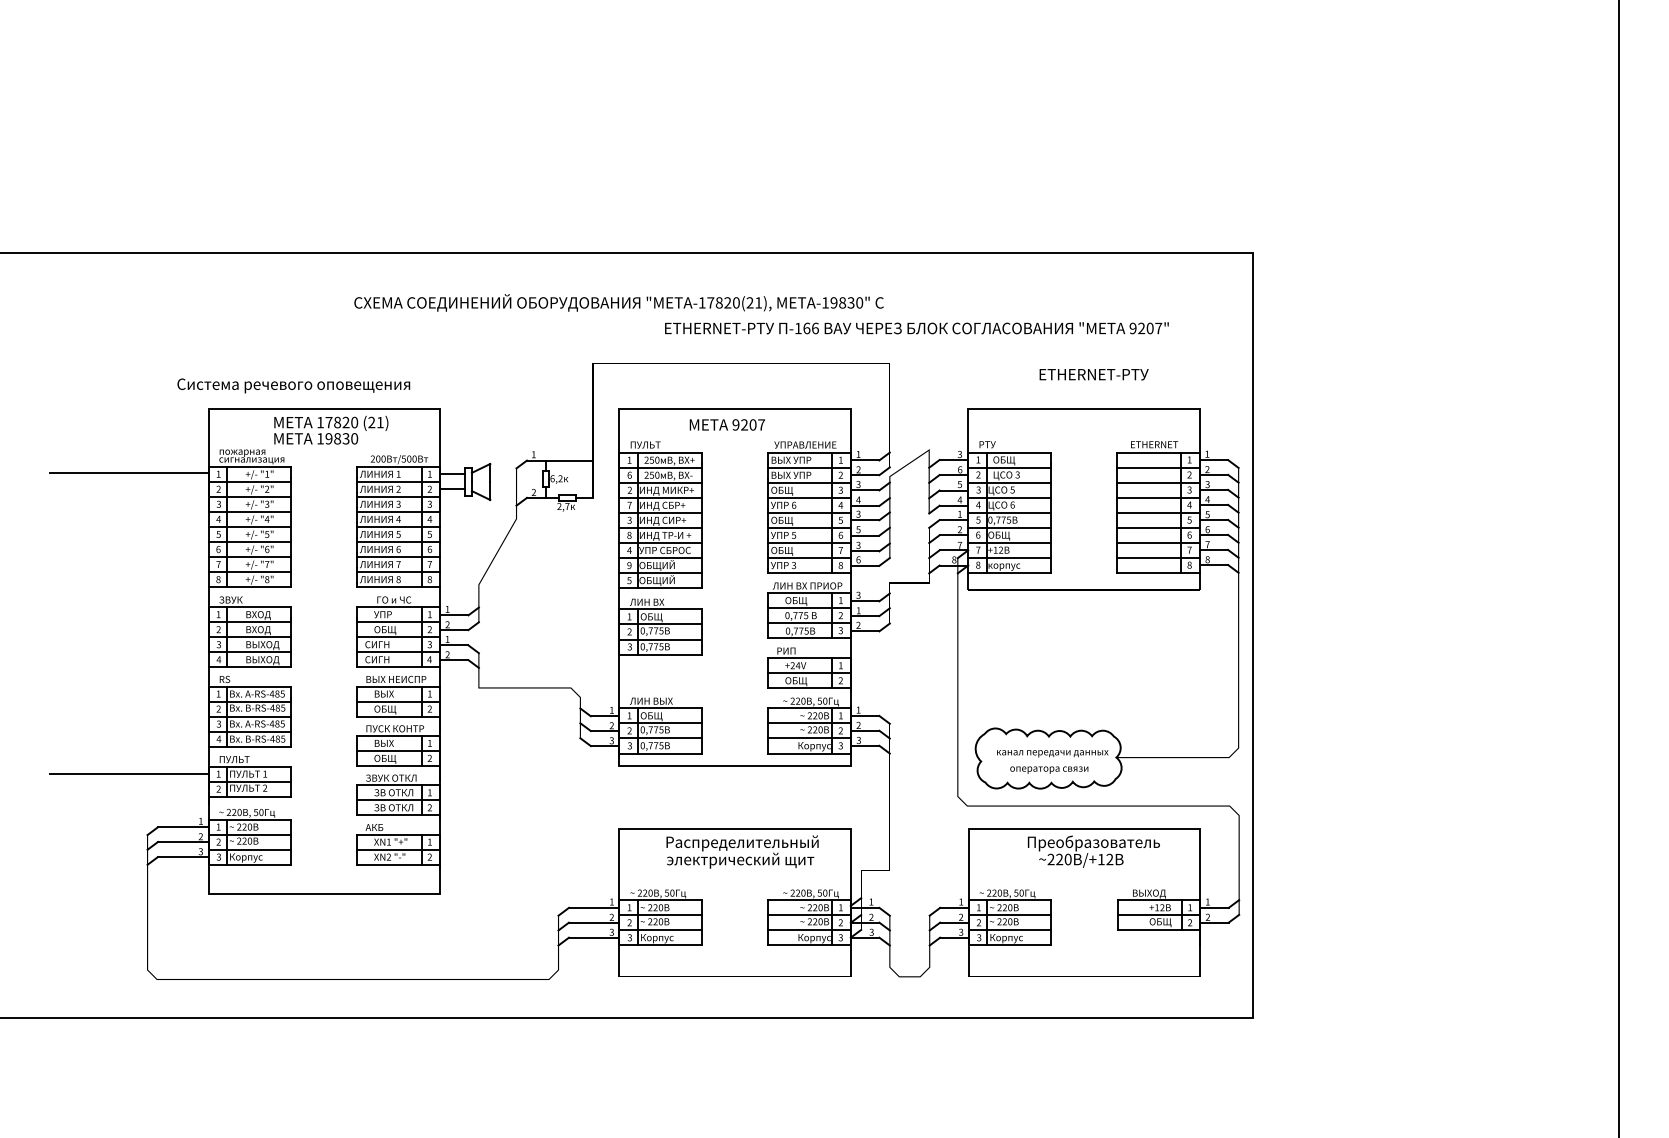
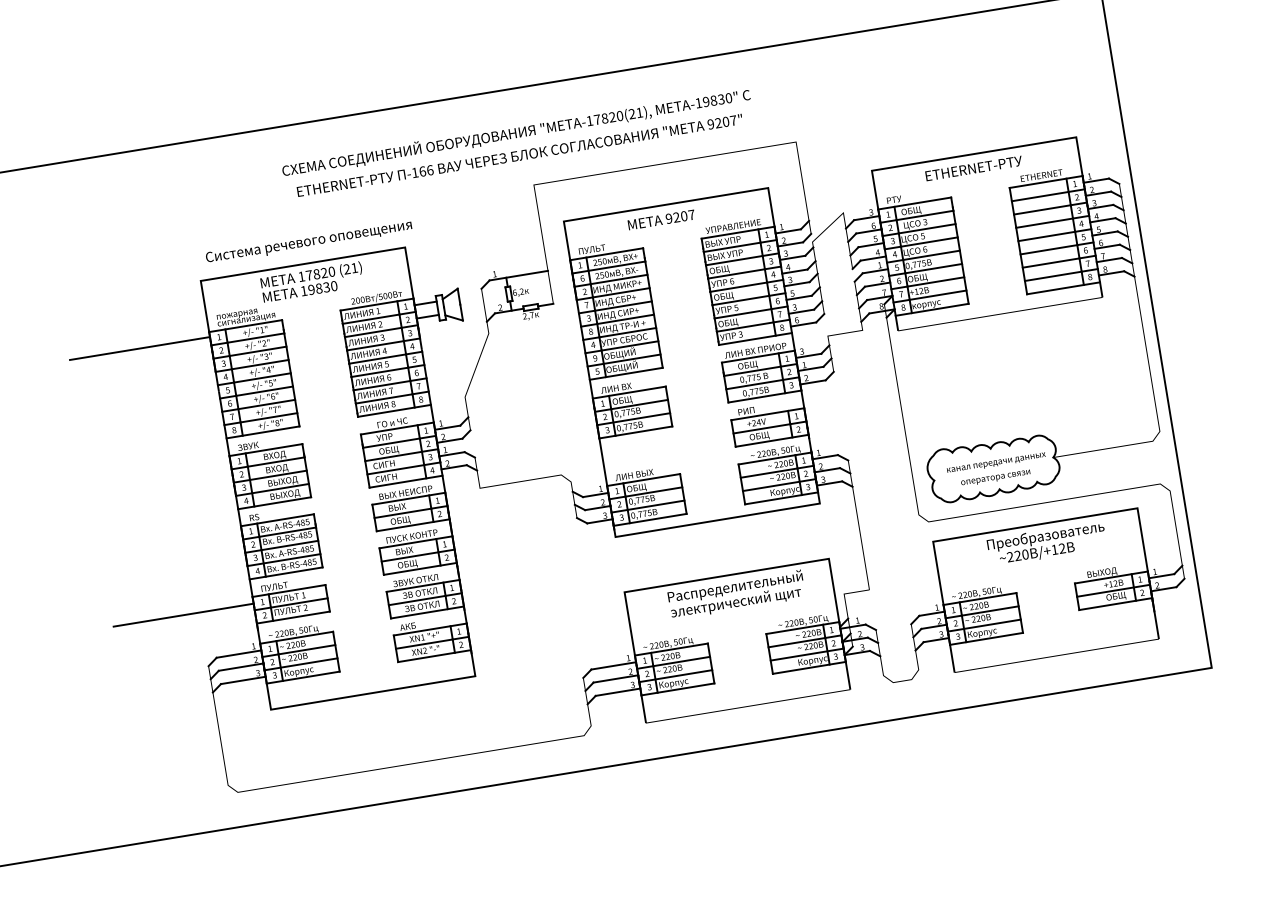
text: (618, 302) -> (515, 132), moved
text: (916, 328) -> (519, 155), moved
text: (1093, 374) -> (973, 168), moved
text: (293, 385) -> (308, 241), moved

